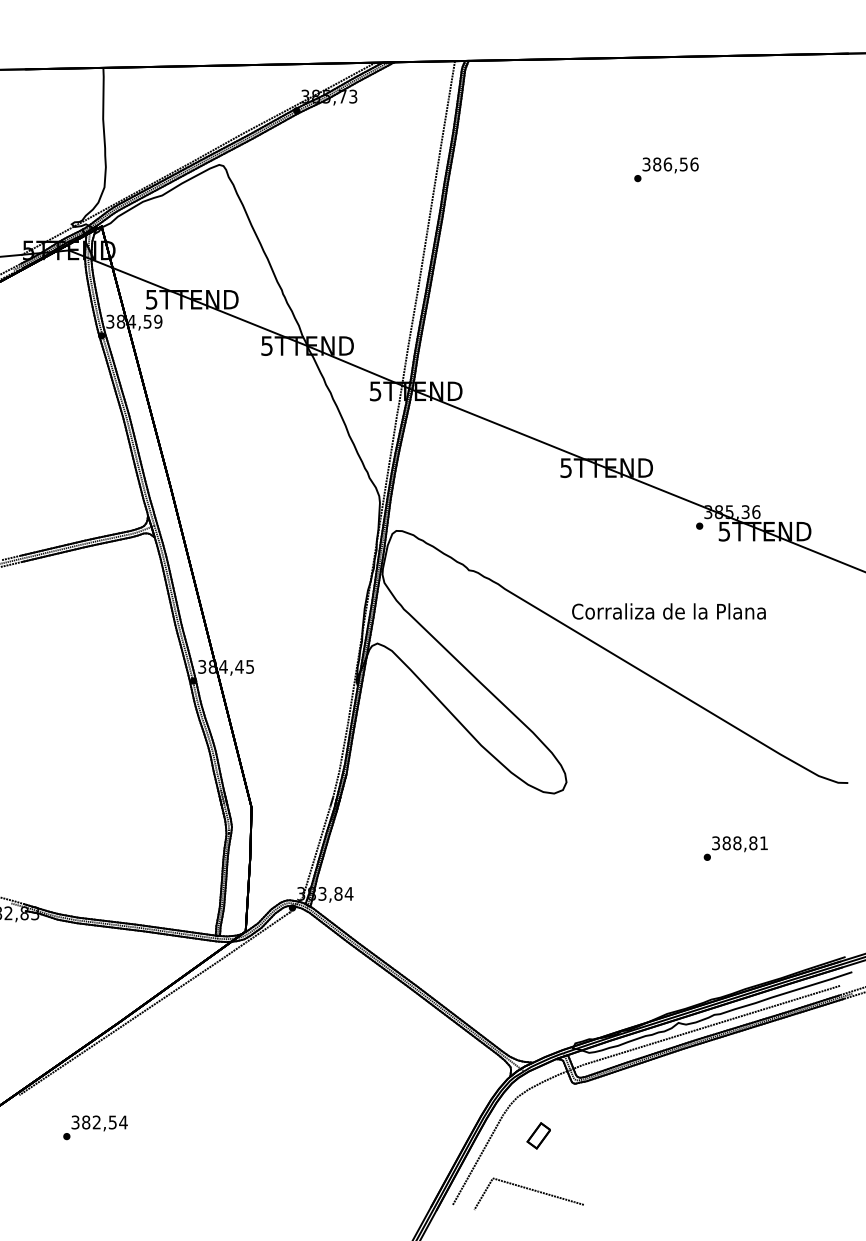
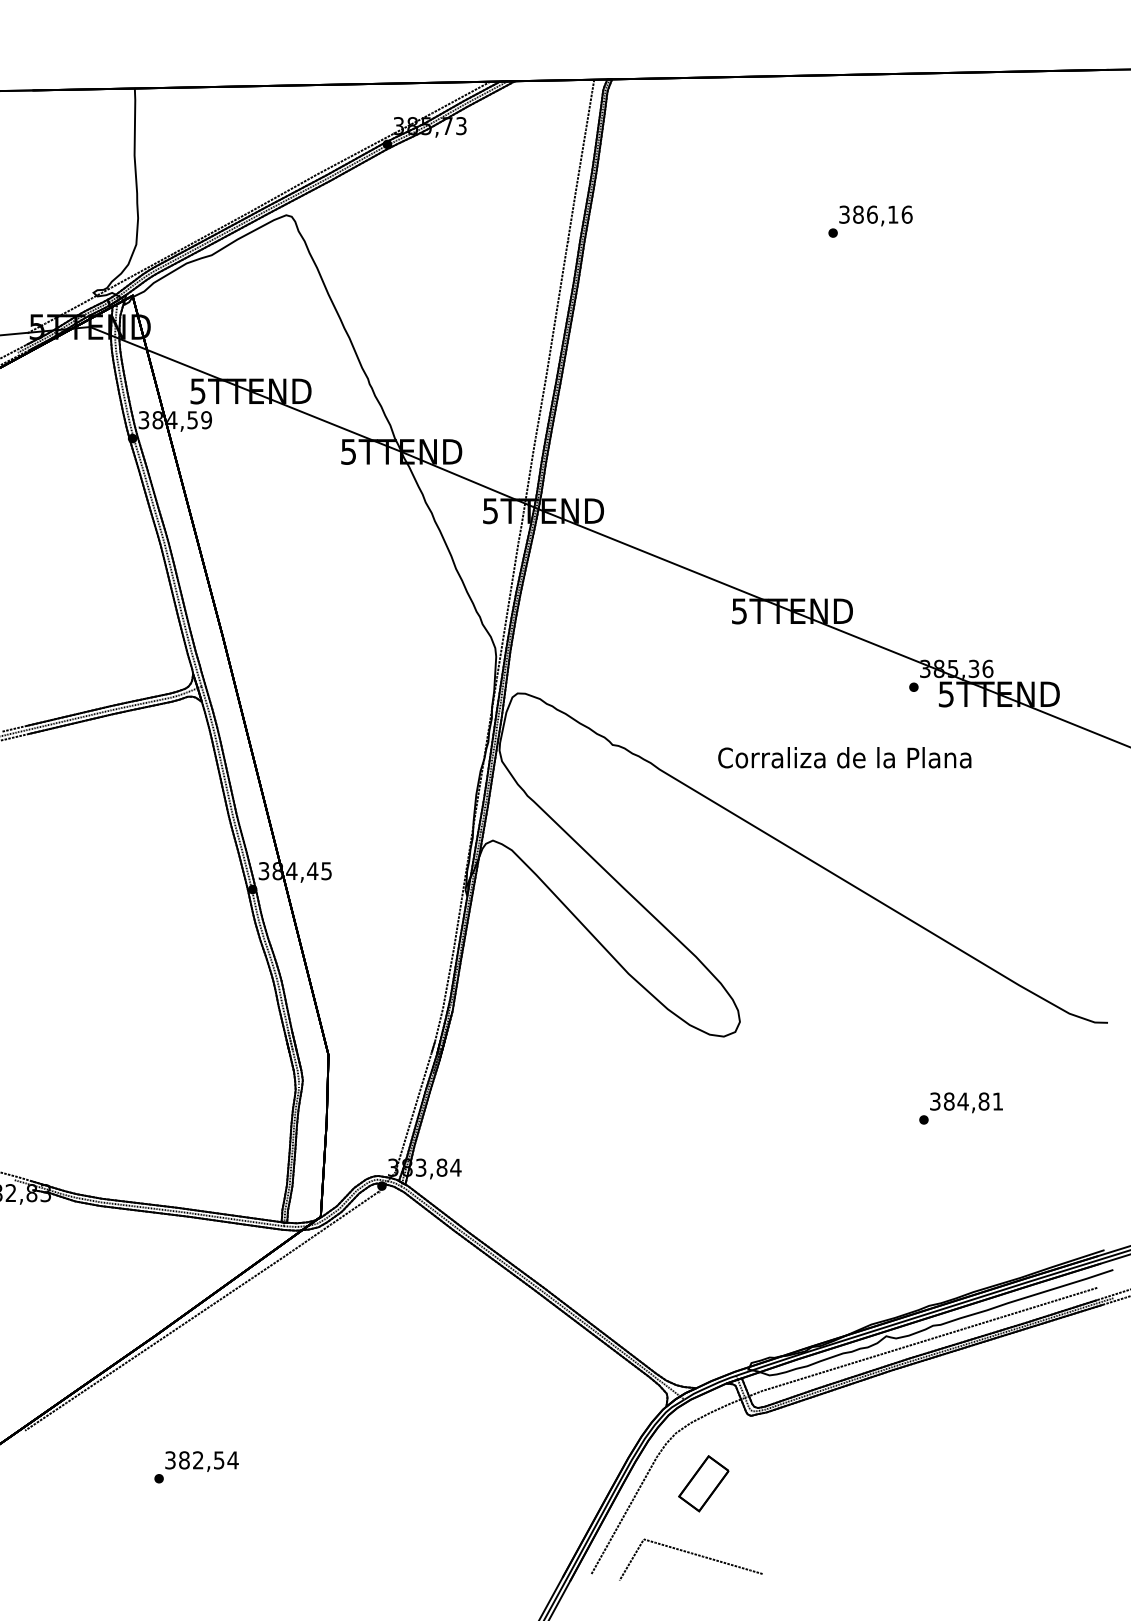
text: (684, 164) -> (893, 214), 386,56 -> 386,16
text: (668, 611) -> (844, 757), moved
text: (736, 843) -> (962, 1101), 388,81 -> 384,81
text: (95, 1127) -> (196, 1467), moved
part: (538, 1135) -> (703, 1483), size x1.67

